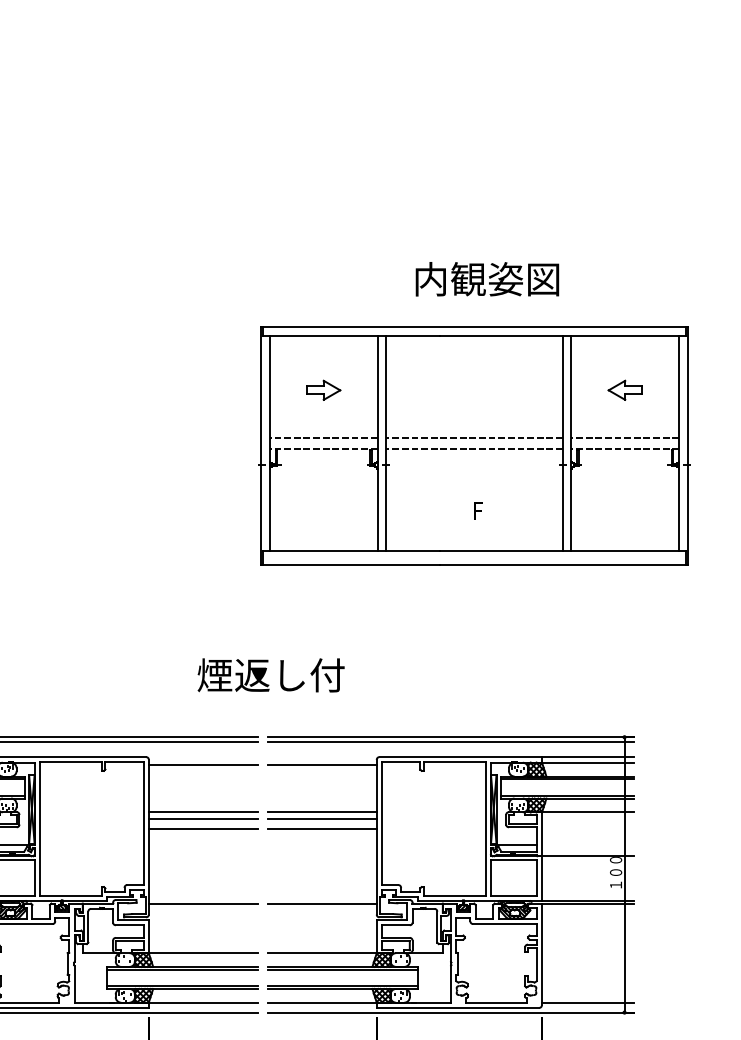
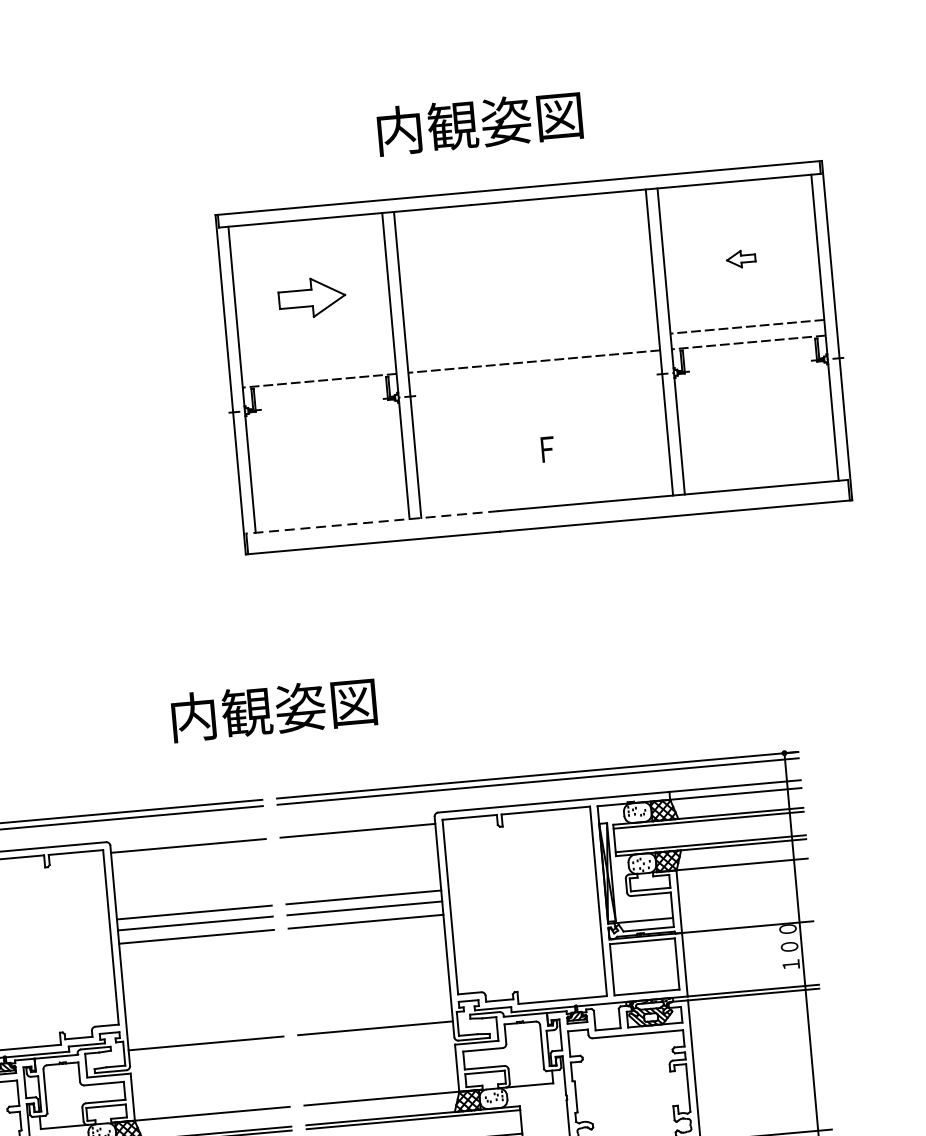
text: (487, 279) -> (480, 123), moved
part: (323, 389) -> (311, 296), size x1.4
part: (624, 389) -> (740, 258), size x0.6
line: (323, 437) -> (317, 364), removed
line: (474, 437) -> (532, 345), removed
line: (351, 550) -> (372, 522), solid -> dashed
text: (270, 675) -> (272, 710), 煙返し付 -> 内観姿図

